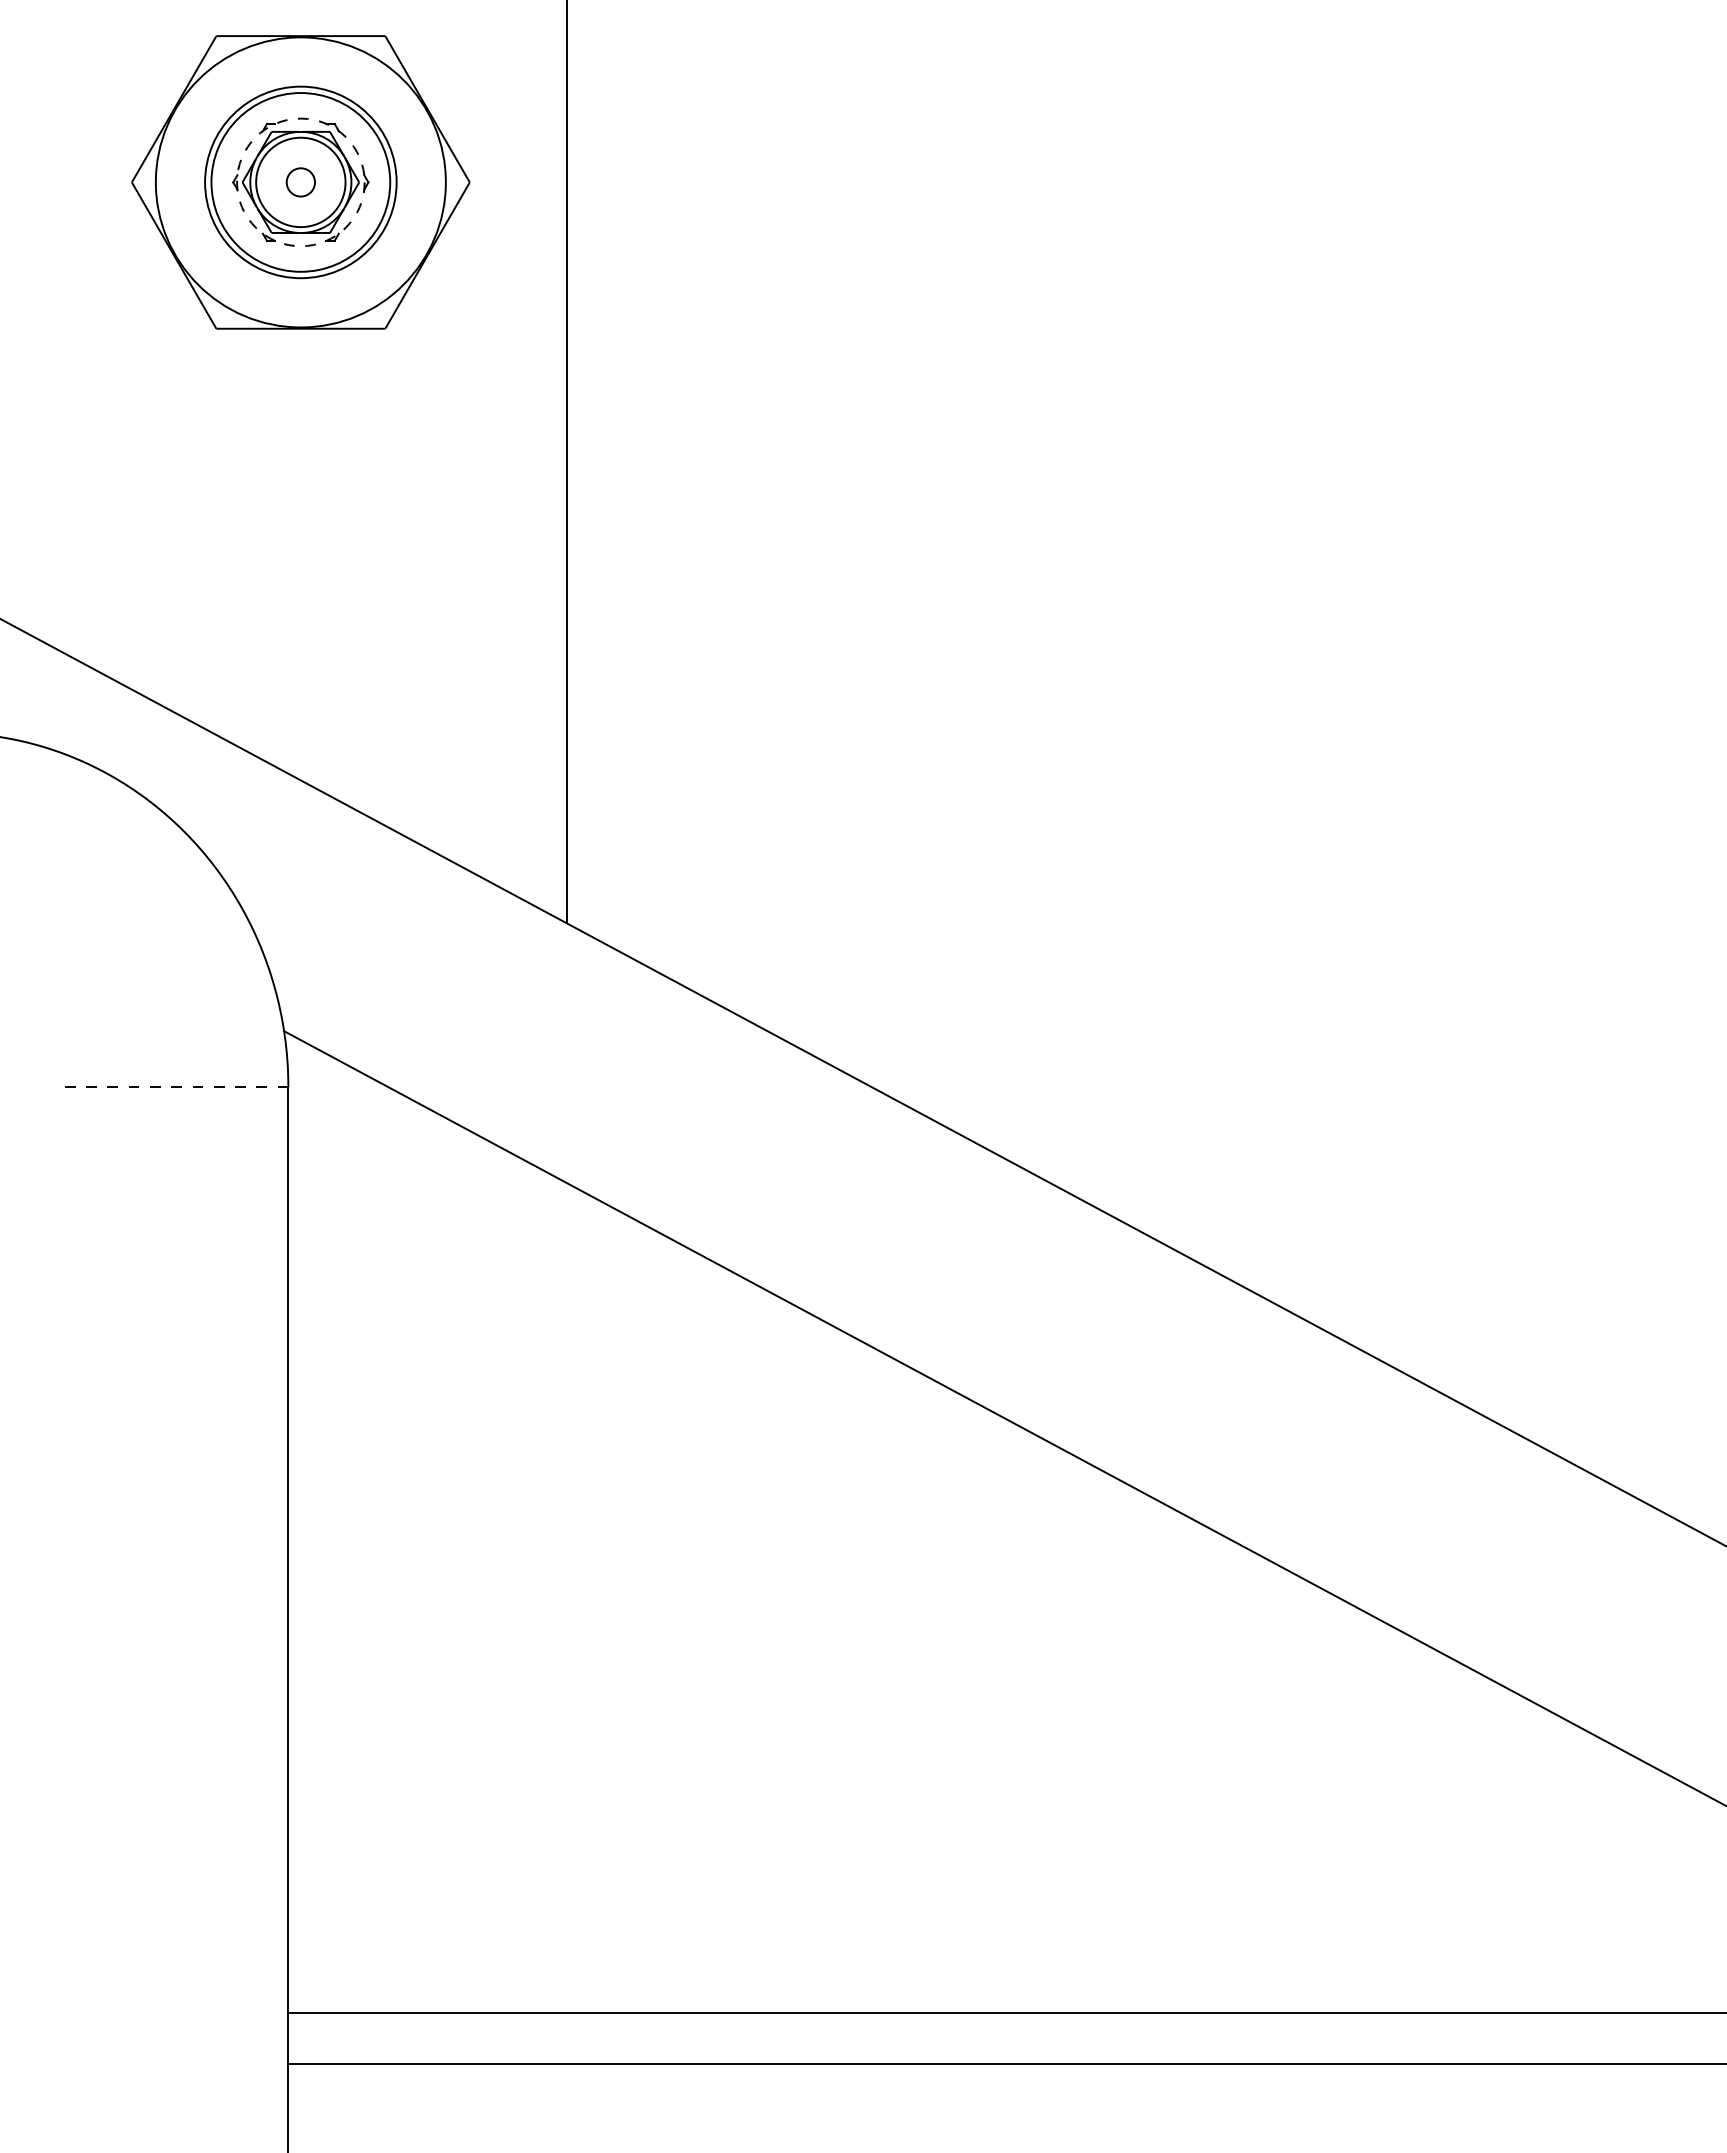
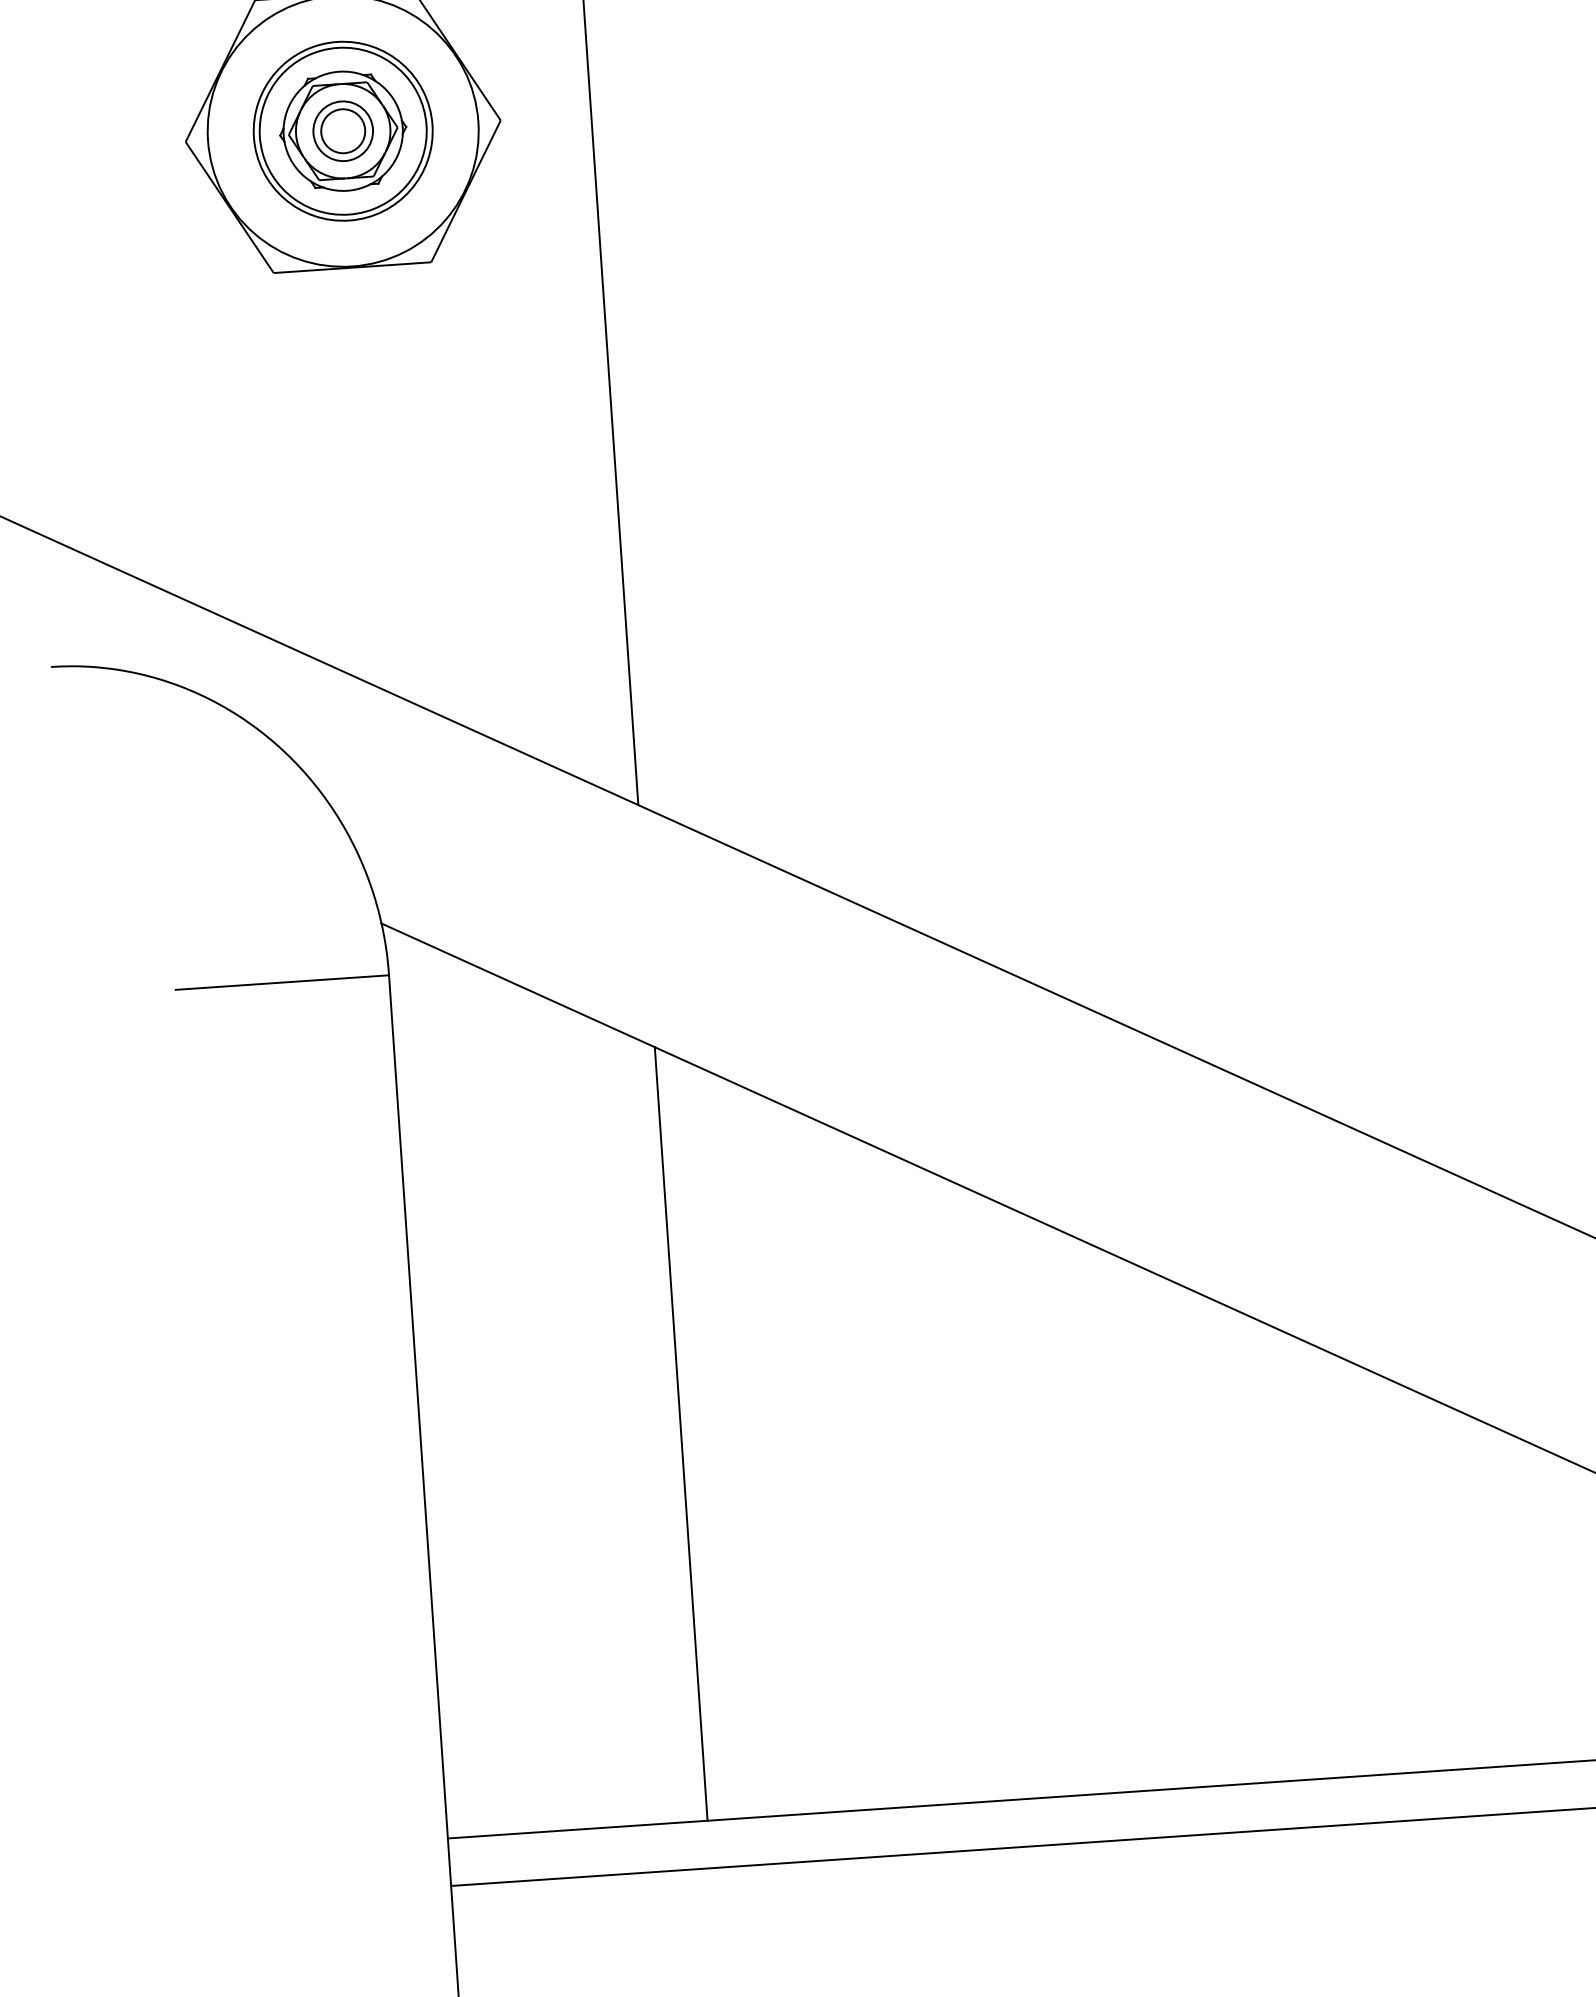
circle: (300, 181) -> (342, 130), size x1.67
circle: (300, 182) -> (342, 131), dashed -> solid
circle: (300, 182) -> (342, 131), size x0.71
line: (173, 1086) -> (281, 982), dashed -> solid
line: (566, 1597) -> (680, 1433), added

